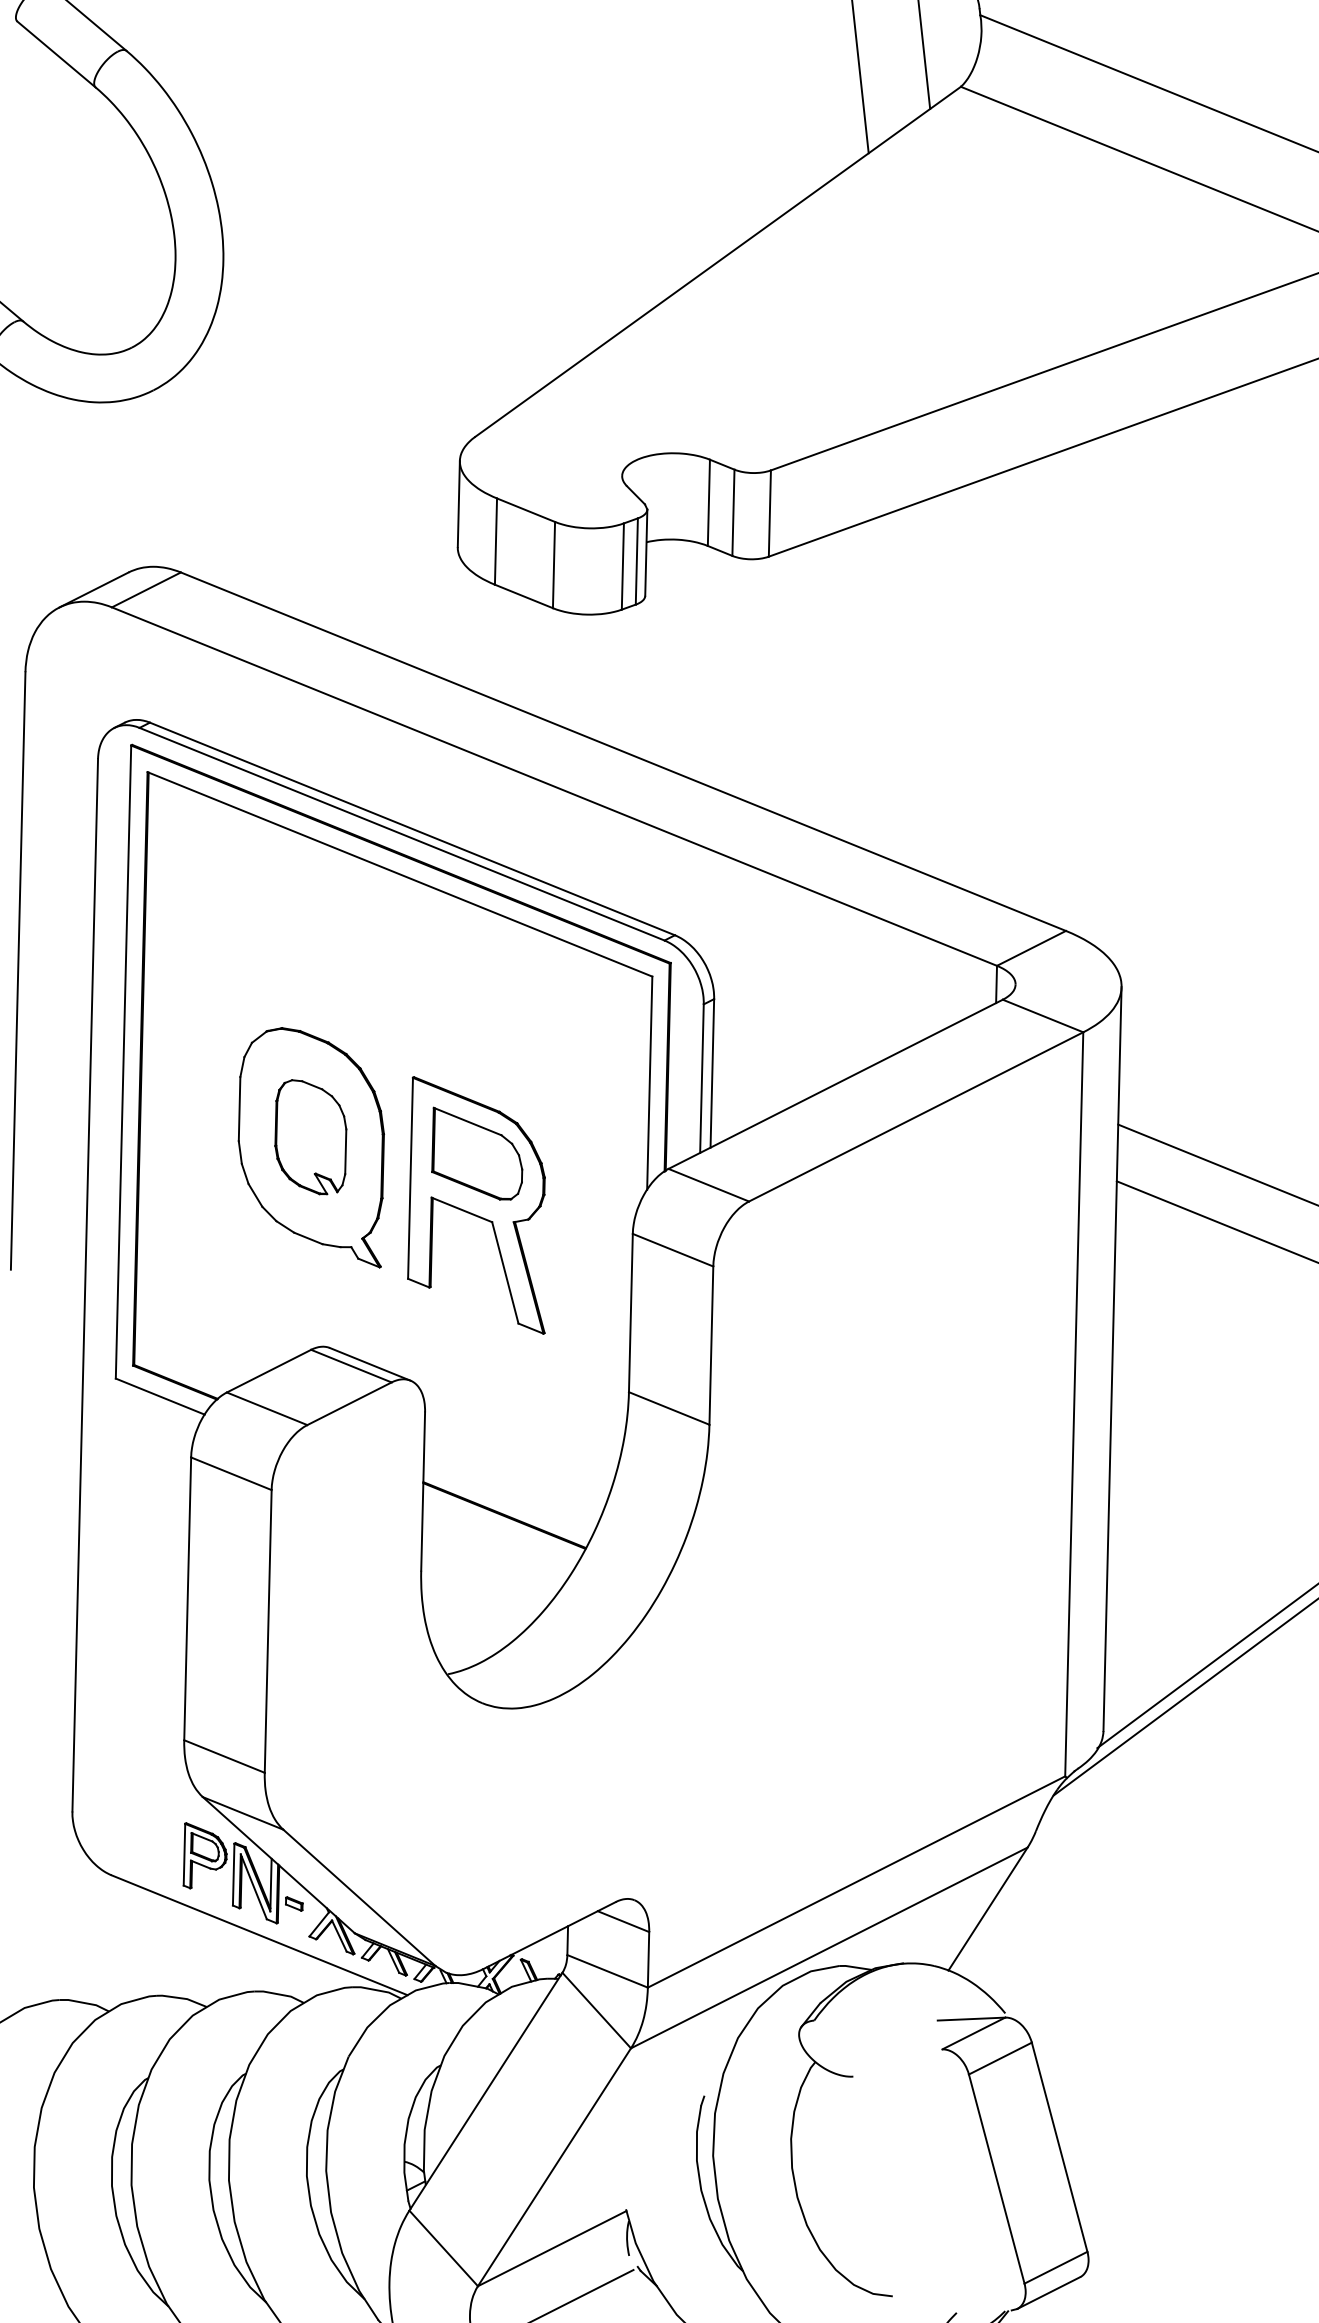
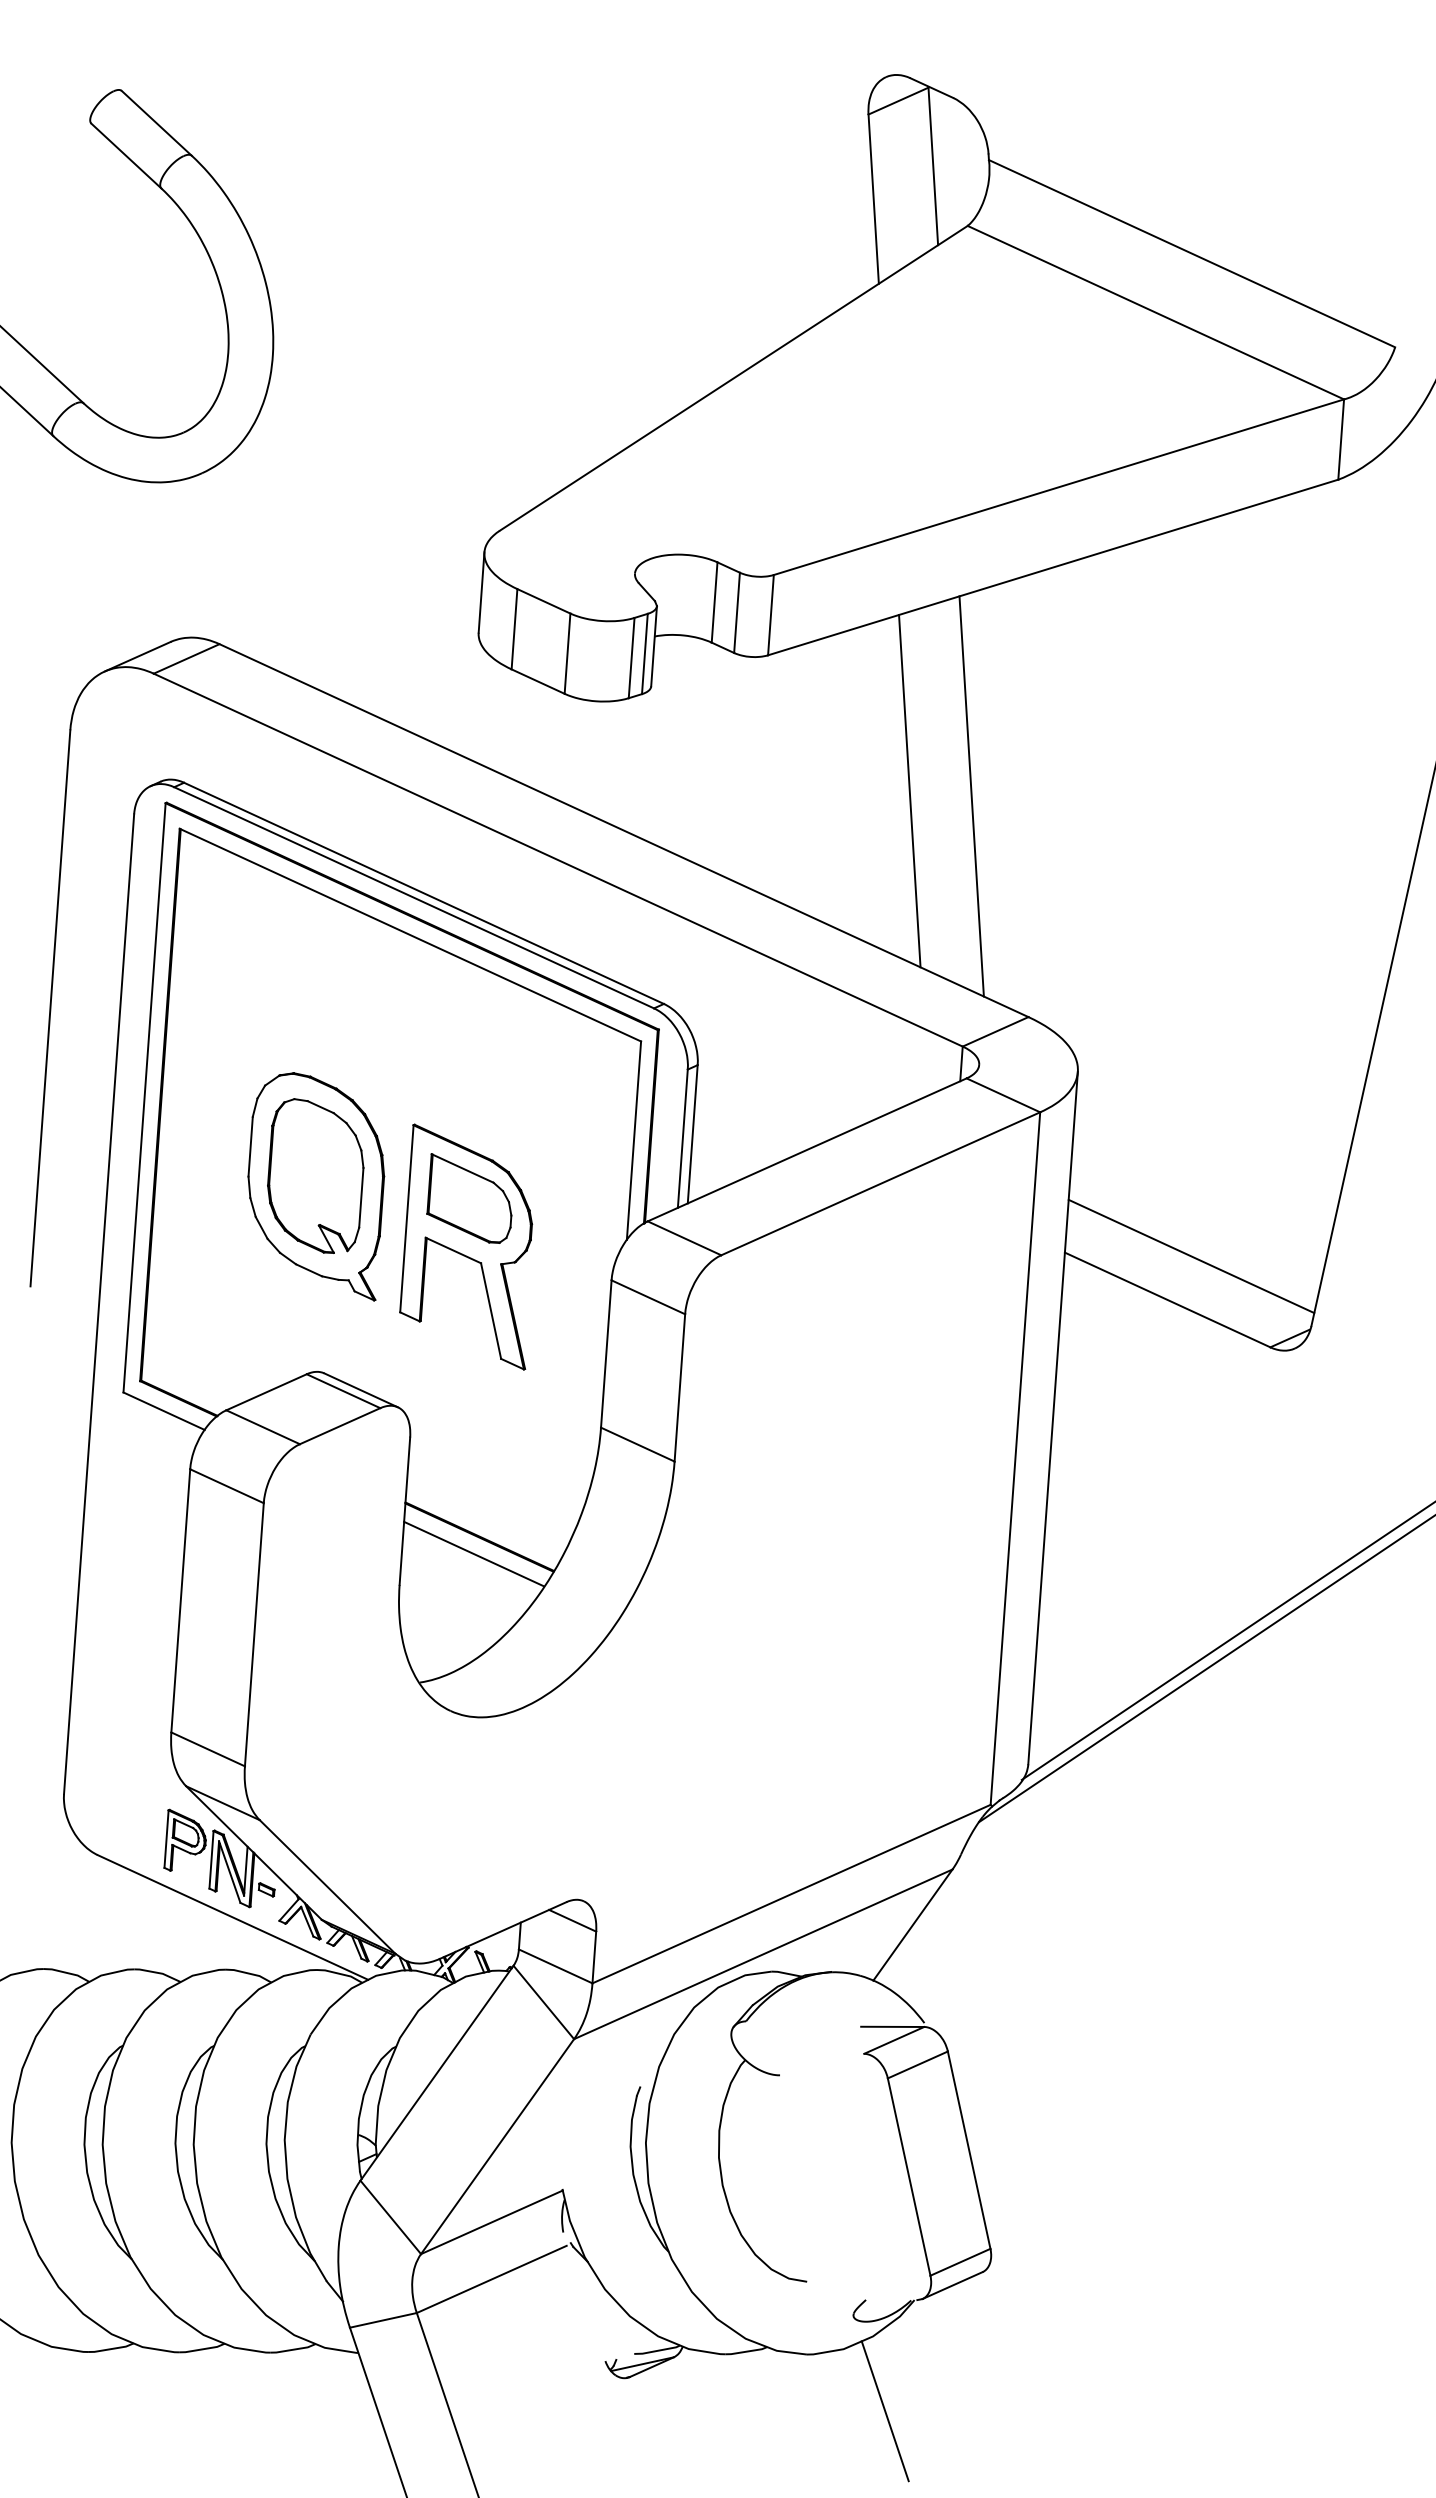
line: (927, 694) -> (909, 790), added
line: (993, 697) -> (971, 796), added
part: (310, 1136) -> (315, 1175), size x1.43
line: (498, 1533) -> (473, 1553), added

